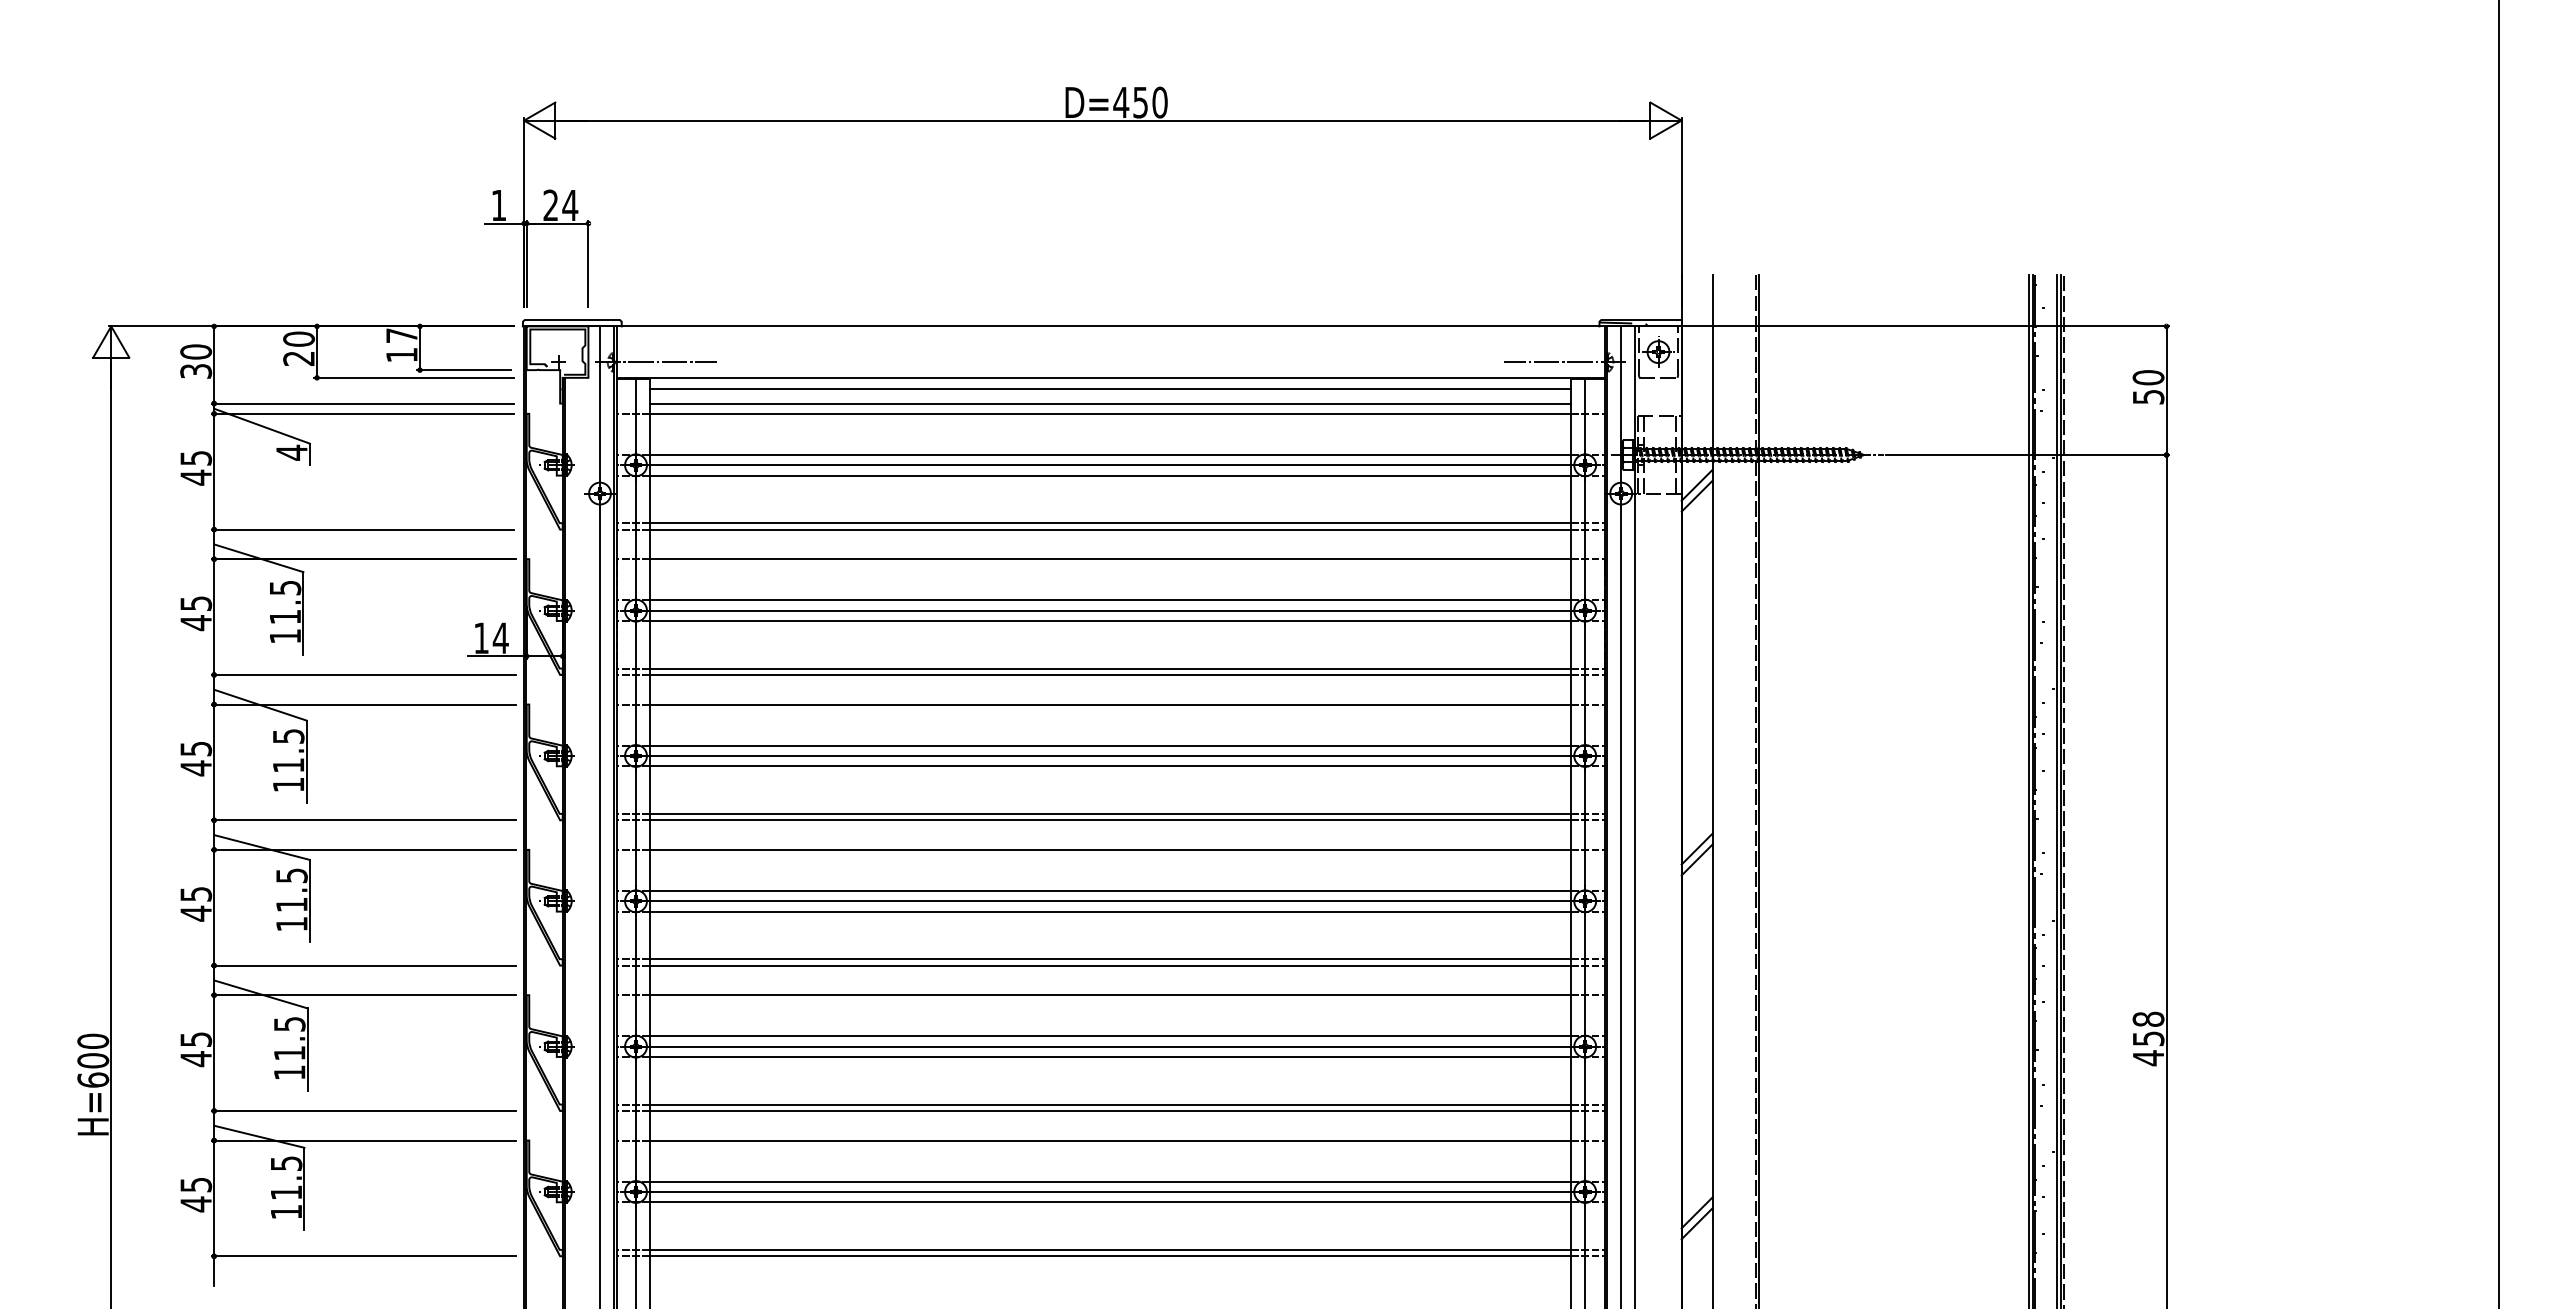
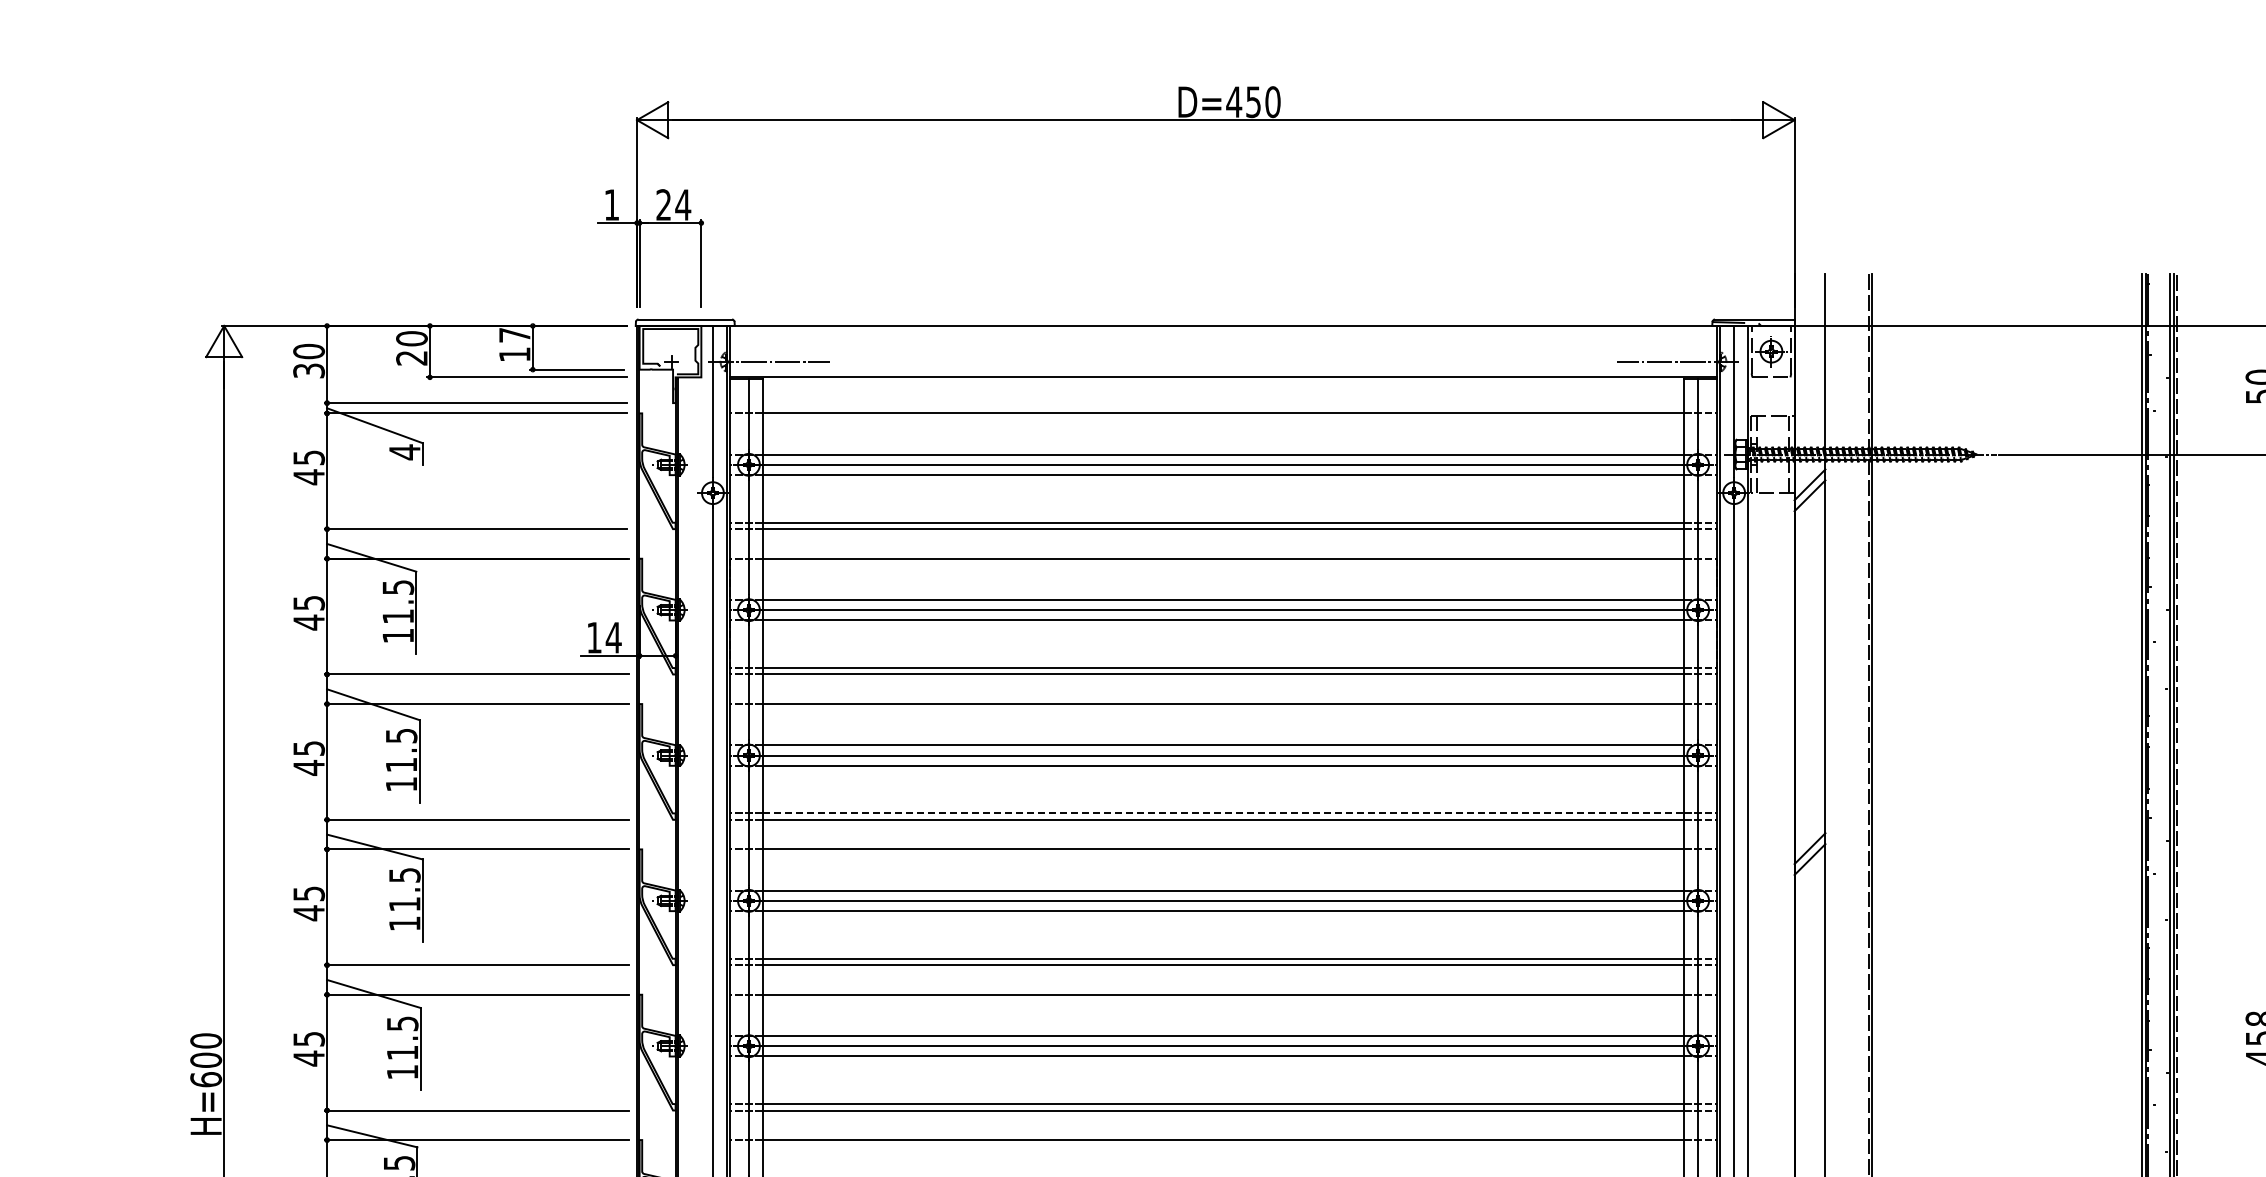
line: (1110, 389) -> (1223, 389), removed
line: (1110, 403) -> (1223, 403), removed
line: (1111, 813) -> (1224, 813), solid -> dashed

